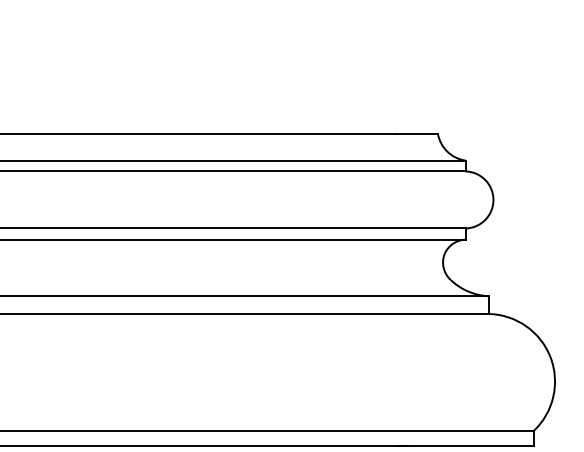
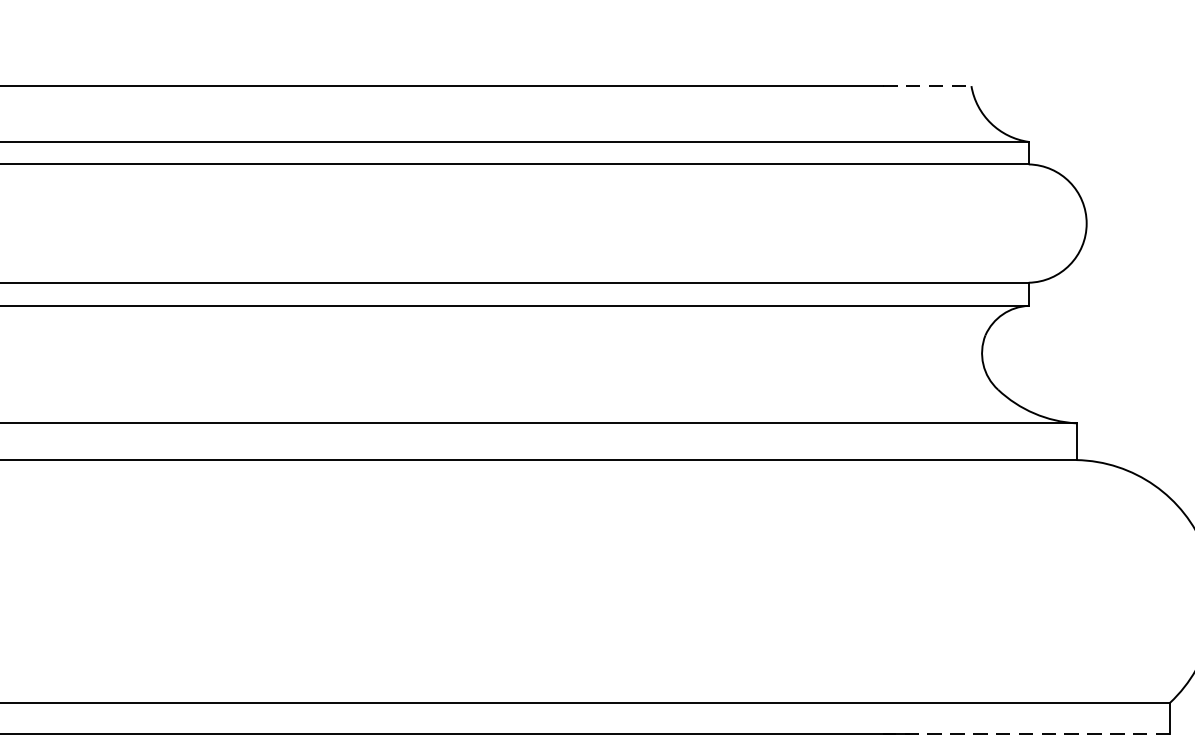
line: (417, 133) -> (929, 85), solid -> dashed
line: (464, 446) -> (1026, 734), solid -> dashed

